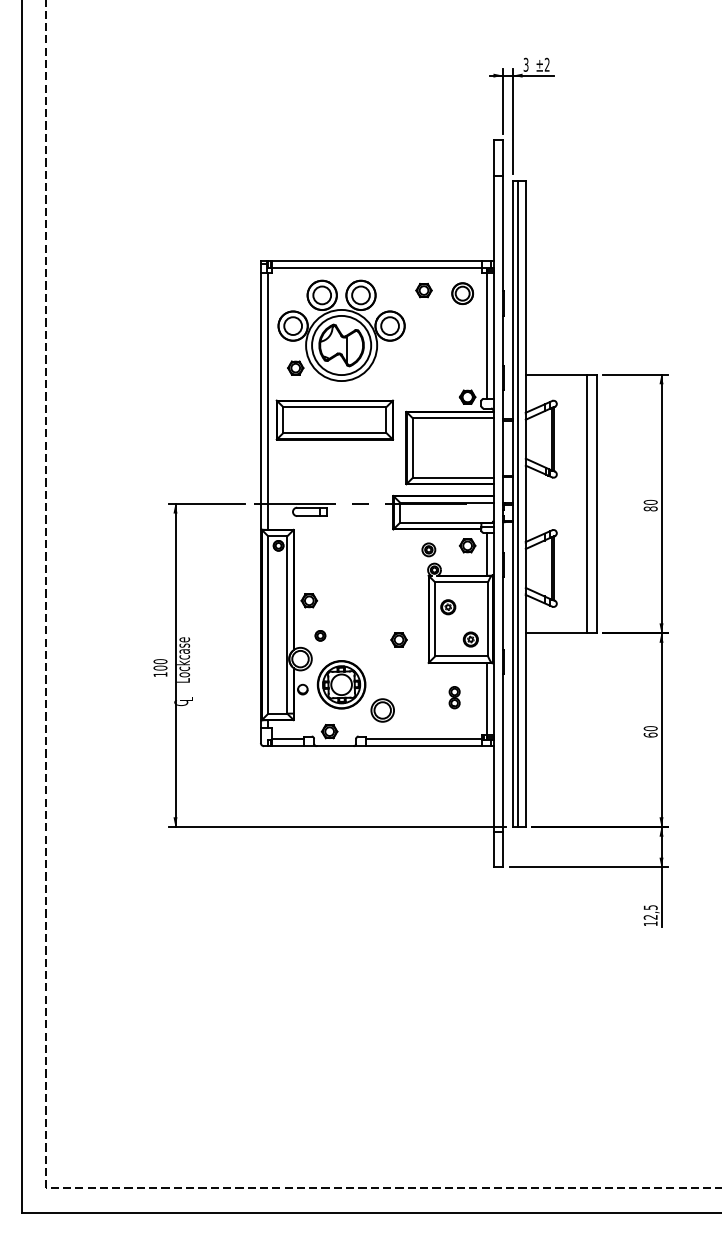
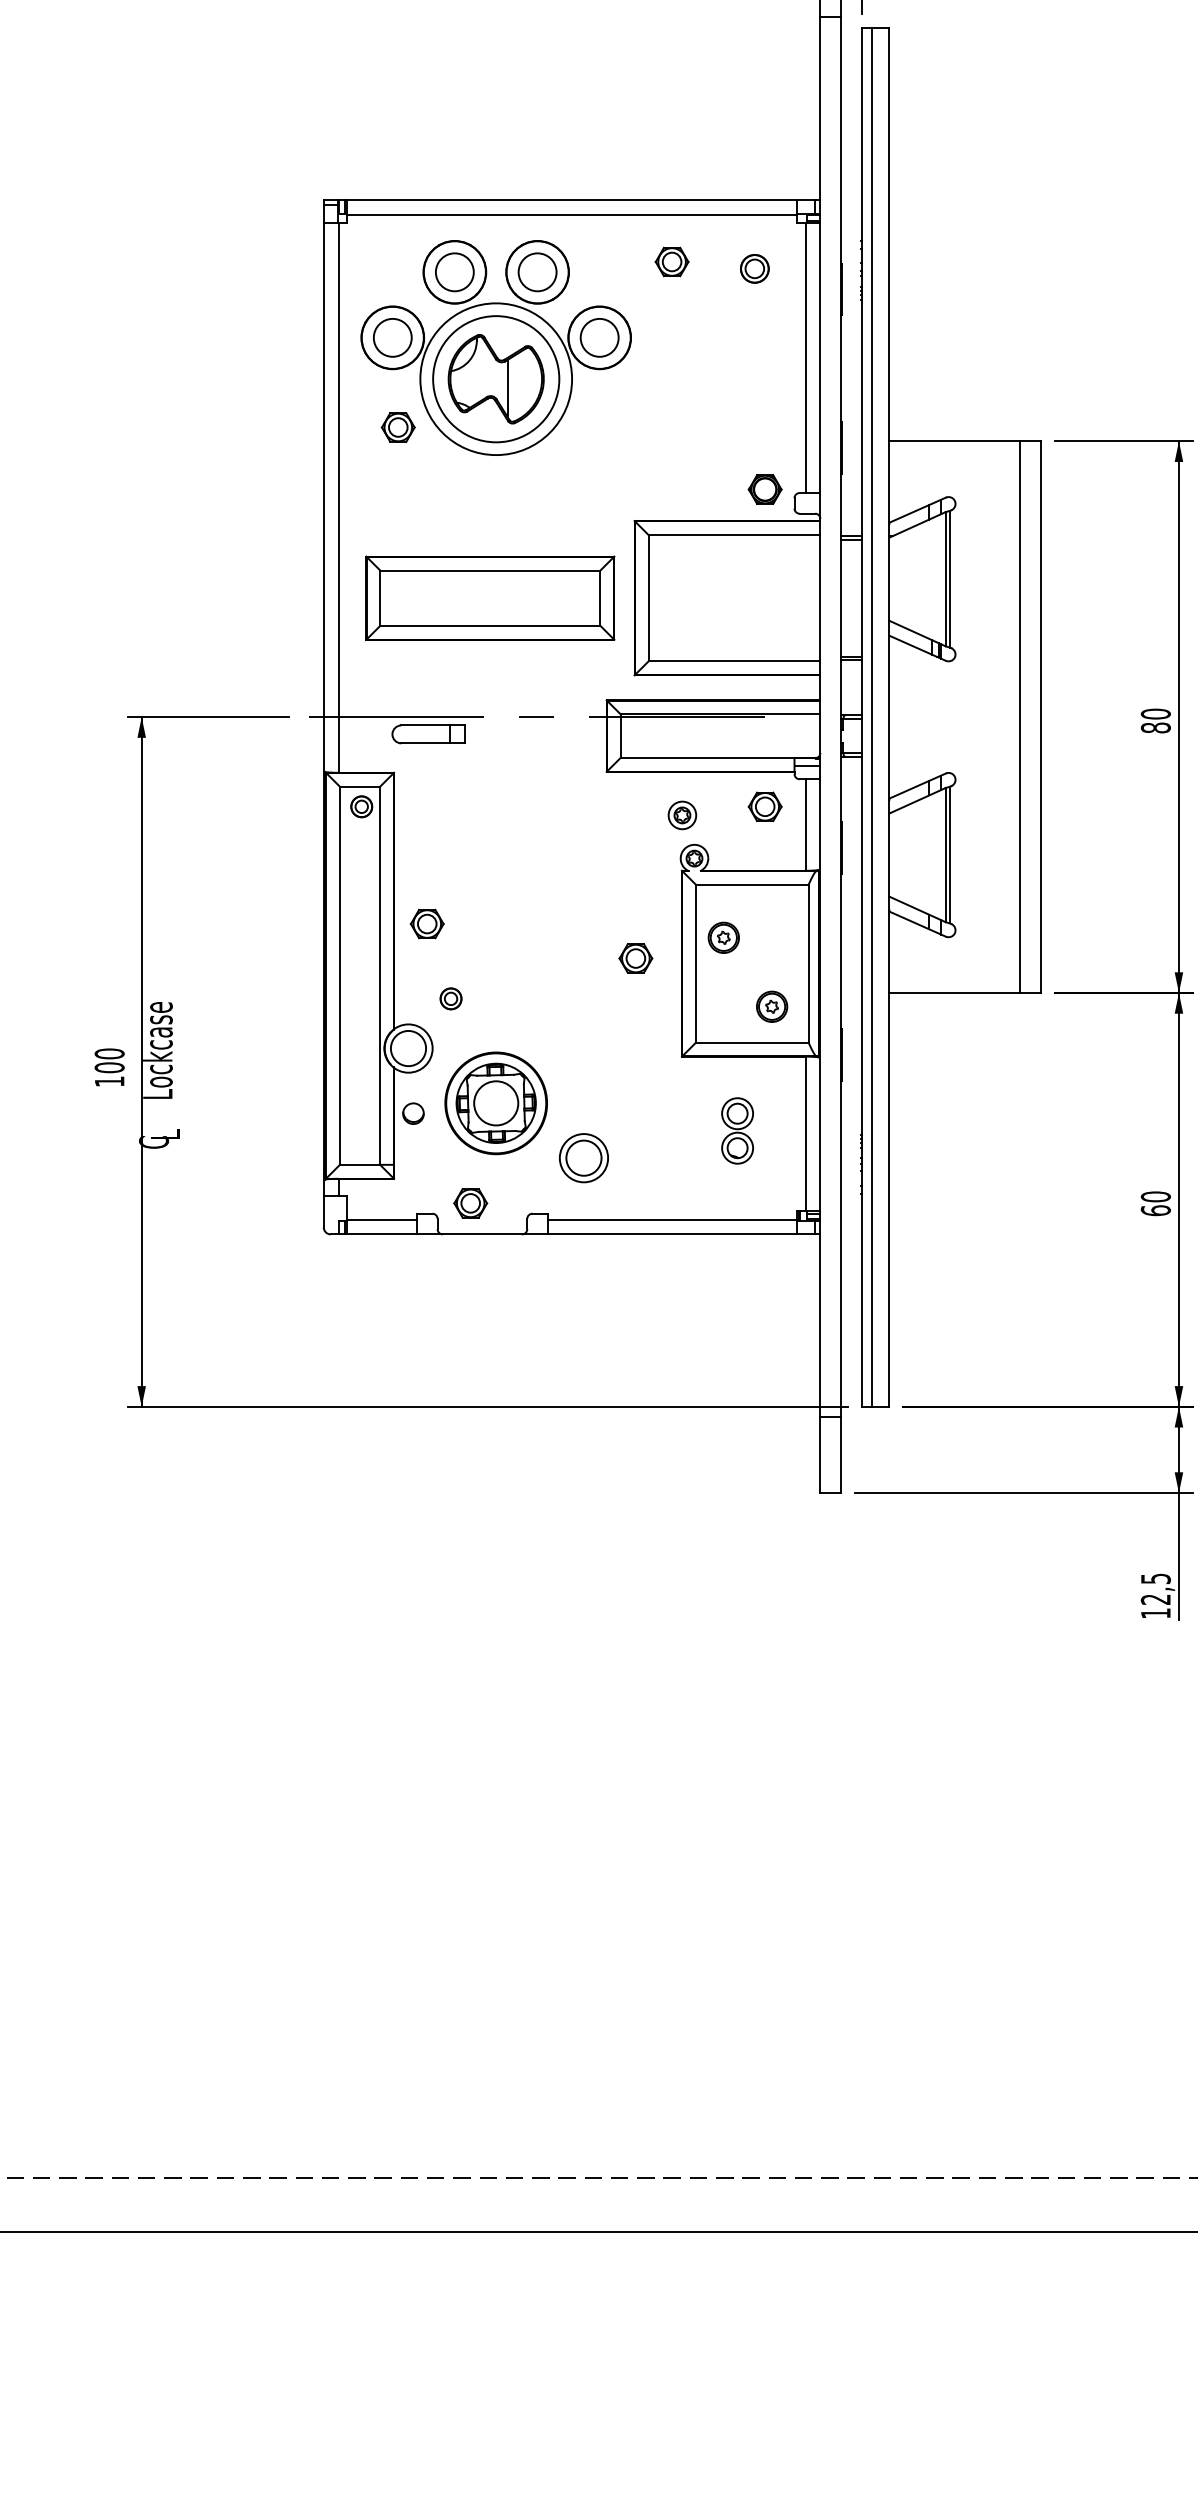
part: (462, 293) -> (754, 268), size x0.62
part: (334, 419) -> (489, 596), moved
part: (398, 639) -> (634, 957), moved
part: (454, 697) -> (737, 1130), size x1.43

